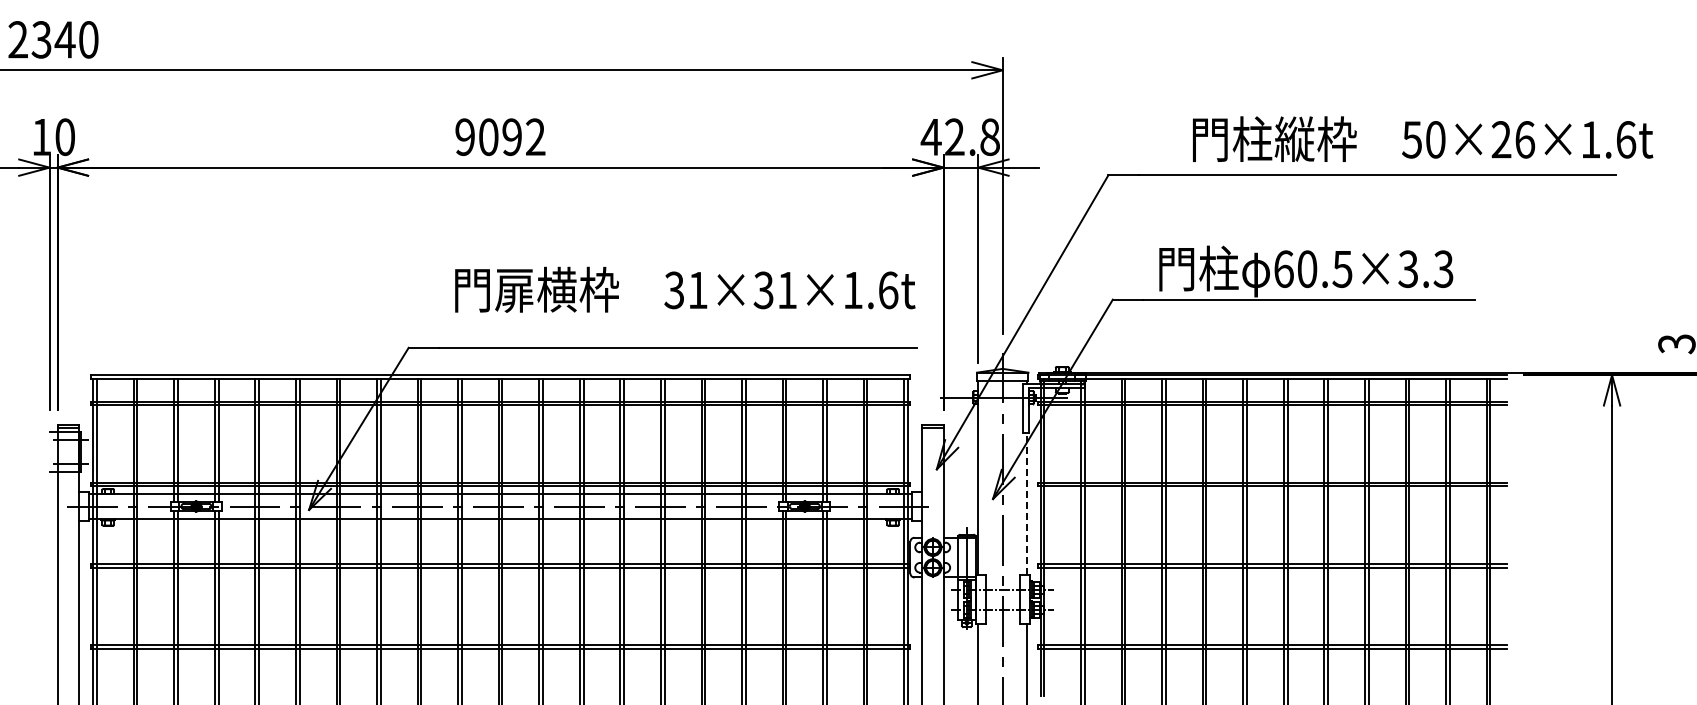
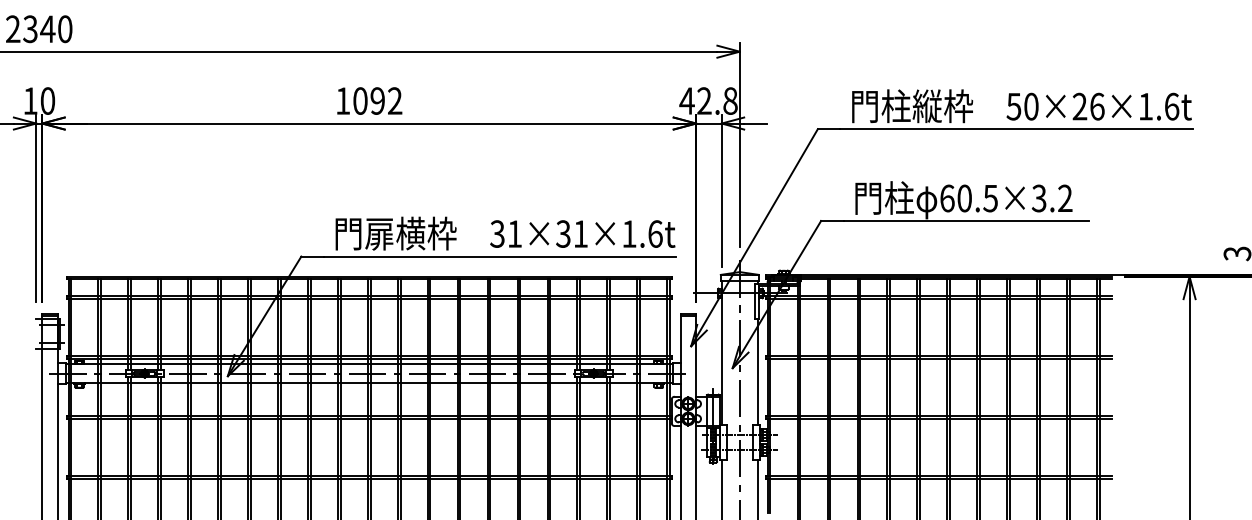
text: (464, 137) -> (342, 101), 9092 -> 1092
text: (1423, 138) -> (1022, 105), moved
text: (1443, 269) -> (1065, 198), 60.5×3.3 -> 60.5×3.2
text: (685, 289) -> (505, 233), moved
line: (1027, 503) -> (758, 371), dashed -> solid

